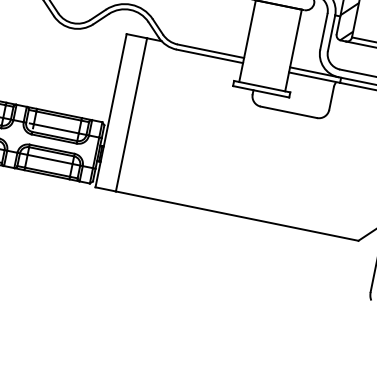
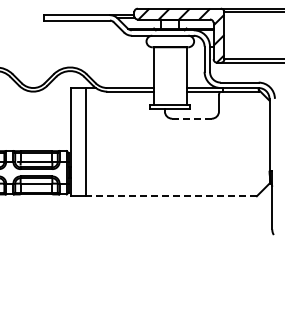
line: (288, 111) -> (191, 118), solid -> dashed
line: (237, 216) -> (171, 196), solid -> dashed

